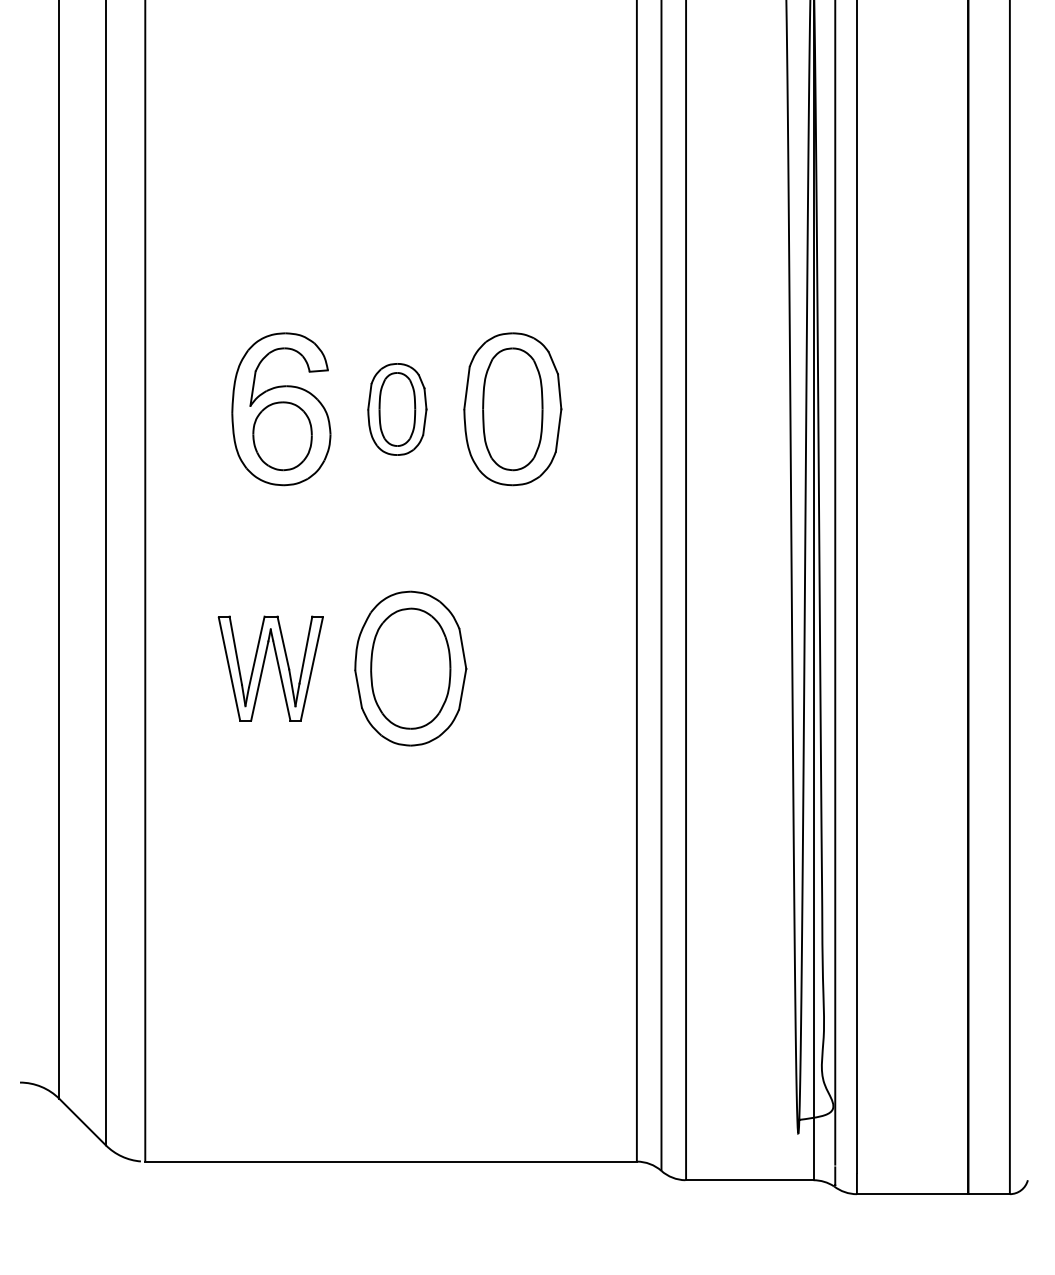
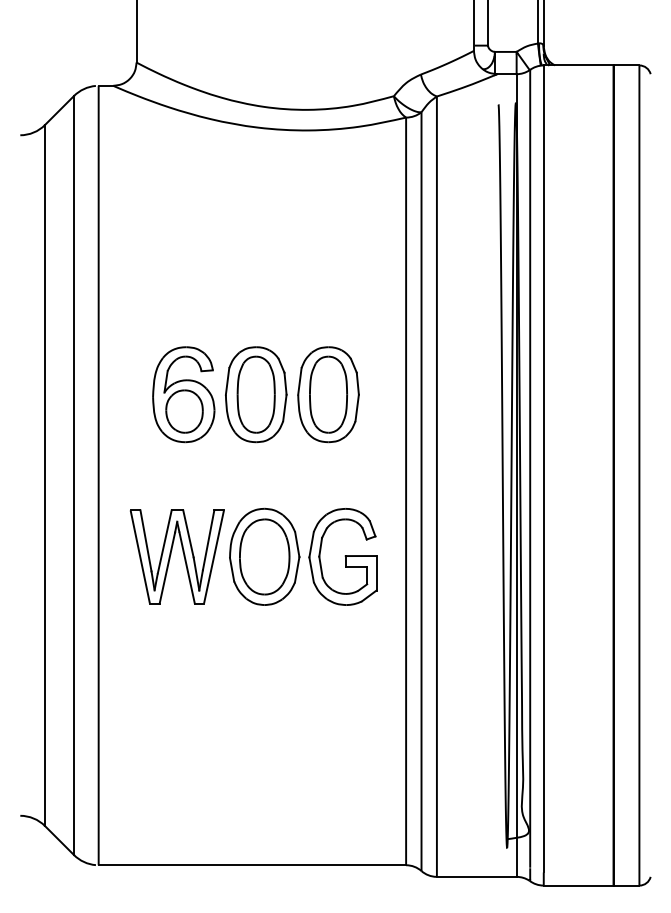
part: (397, 408) -> (256, 394), size x1.67
part: (269, 667) -> (176, 556), size x1.43
part: (535, 667) -> (342, 556), added

